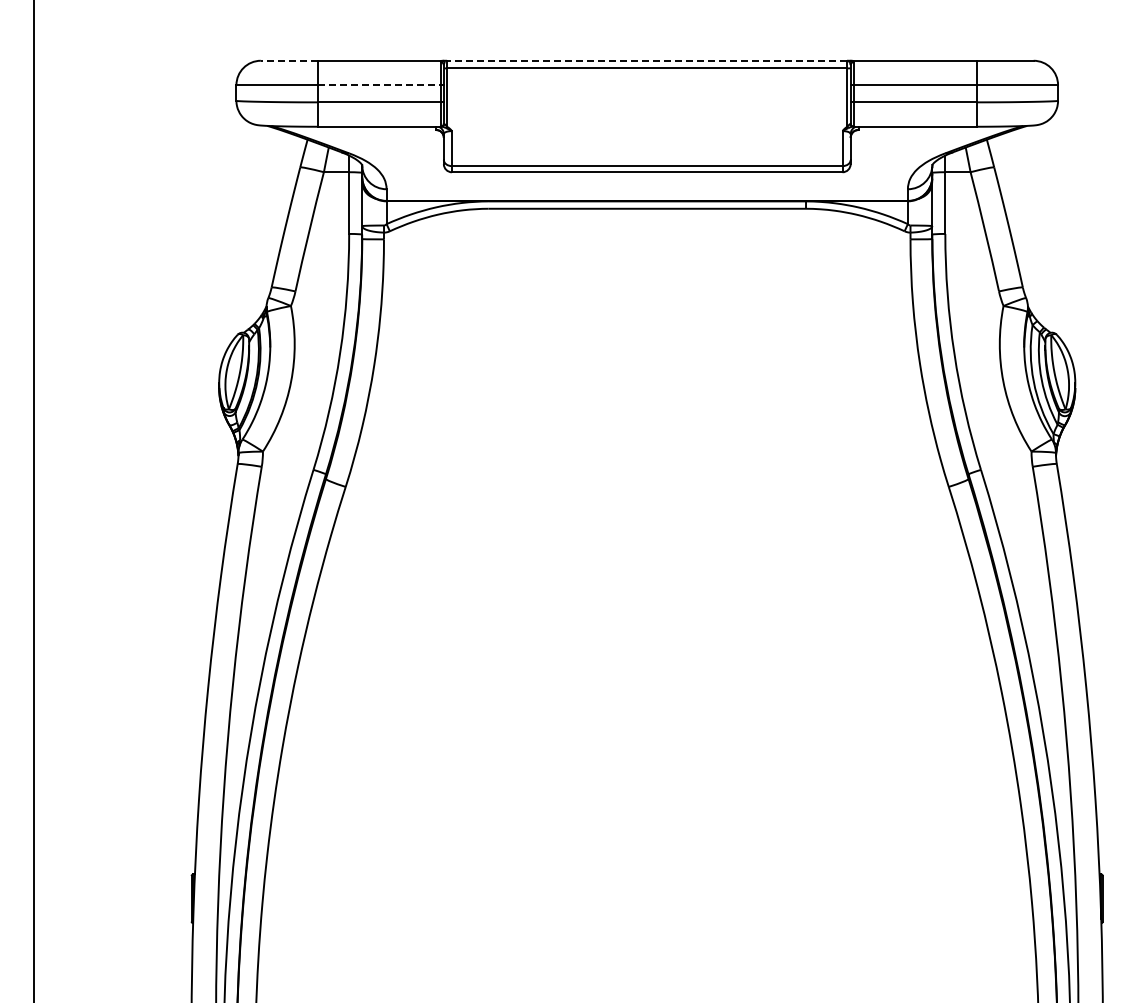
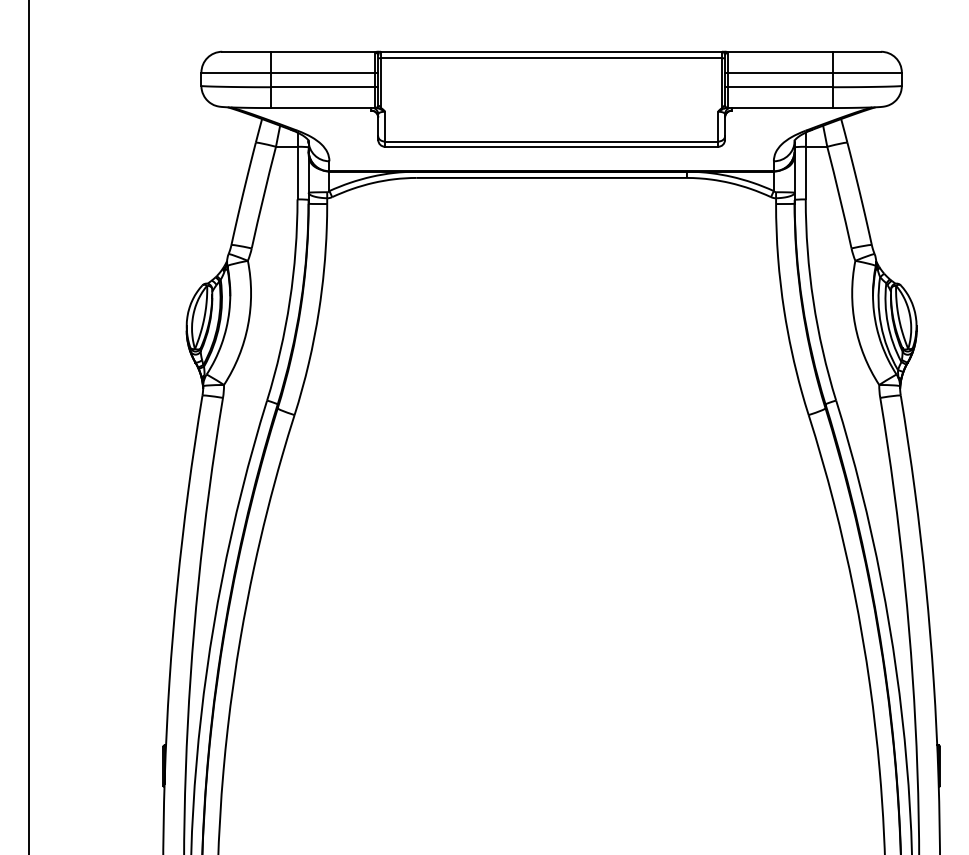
line: (288, 60) -> (245, 51), dashed -> solid
line: (646, 60) -> (550, 51), dashed -> solid
line: (379, 85) -> (323, 72), dashed -> solid

